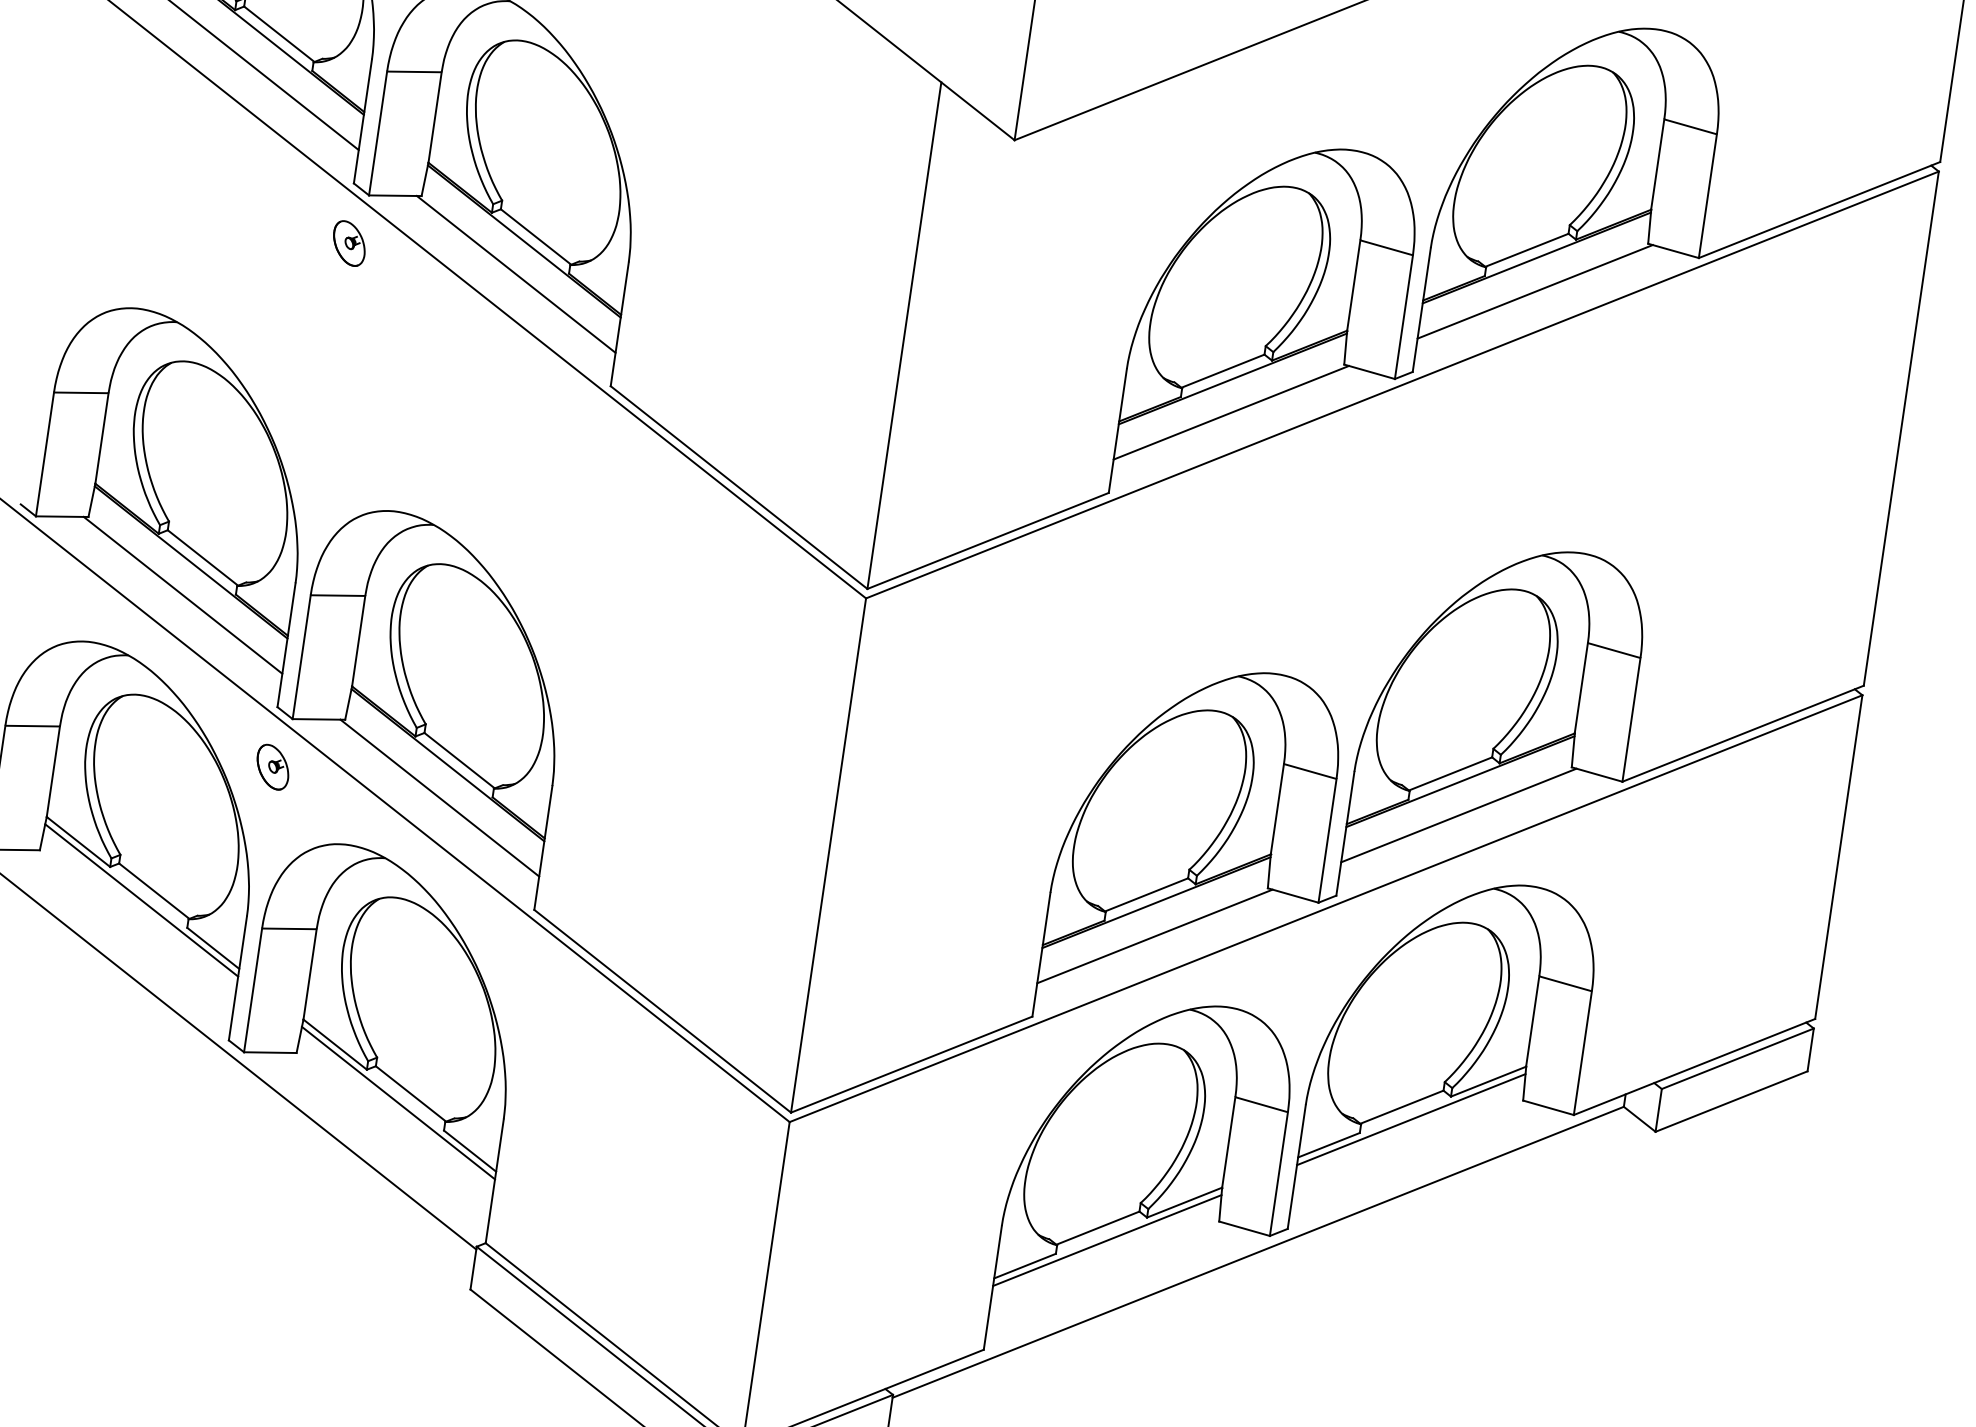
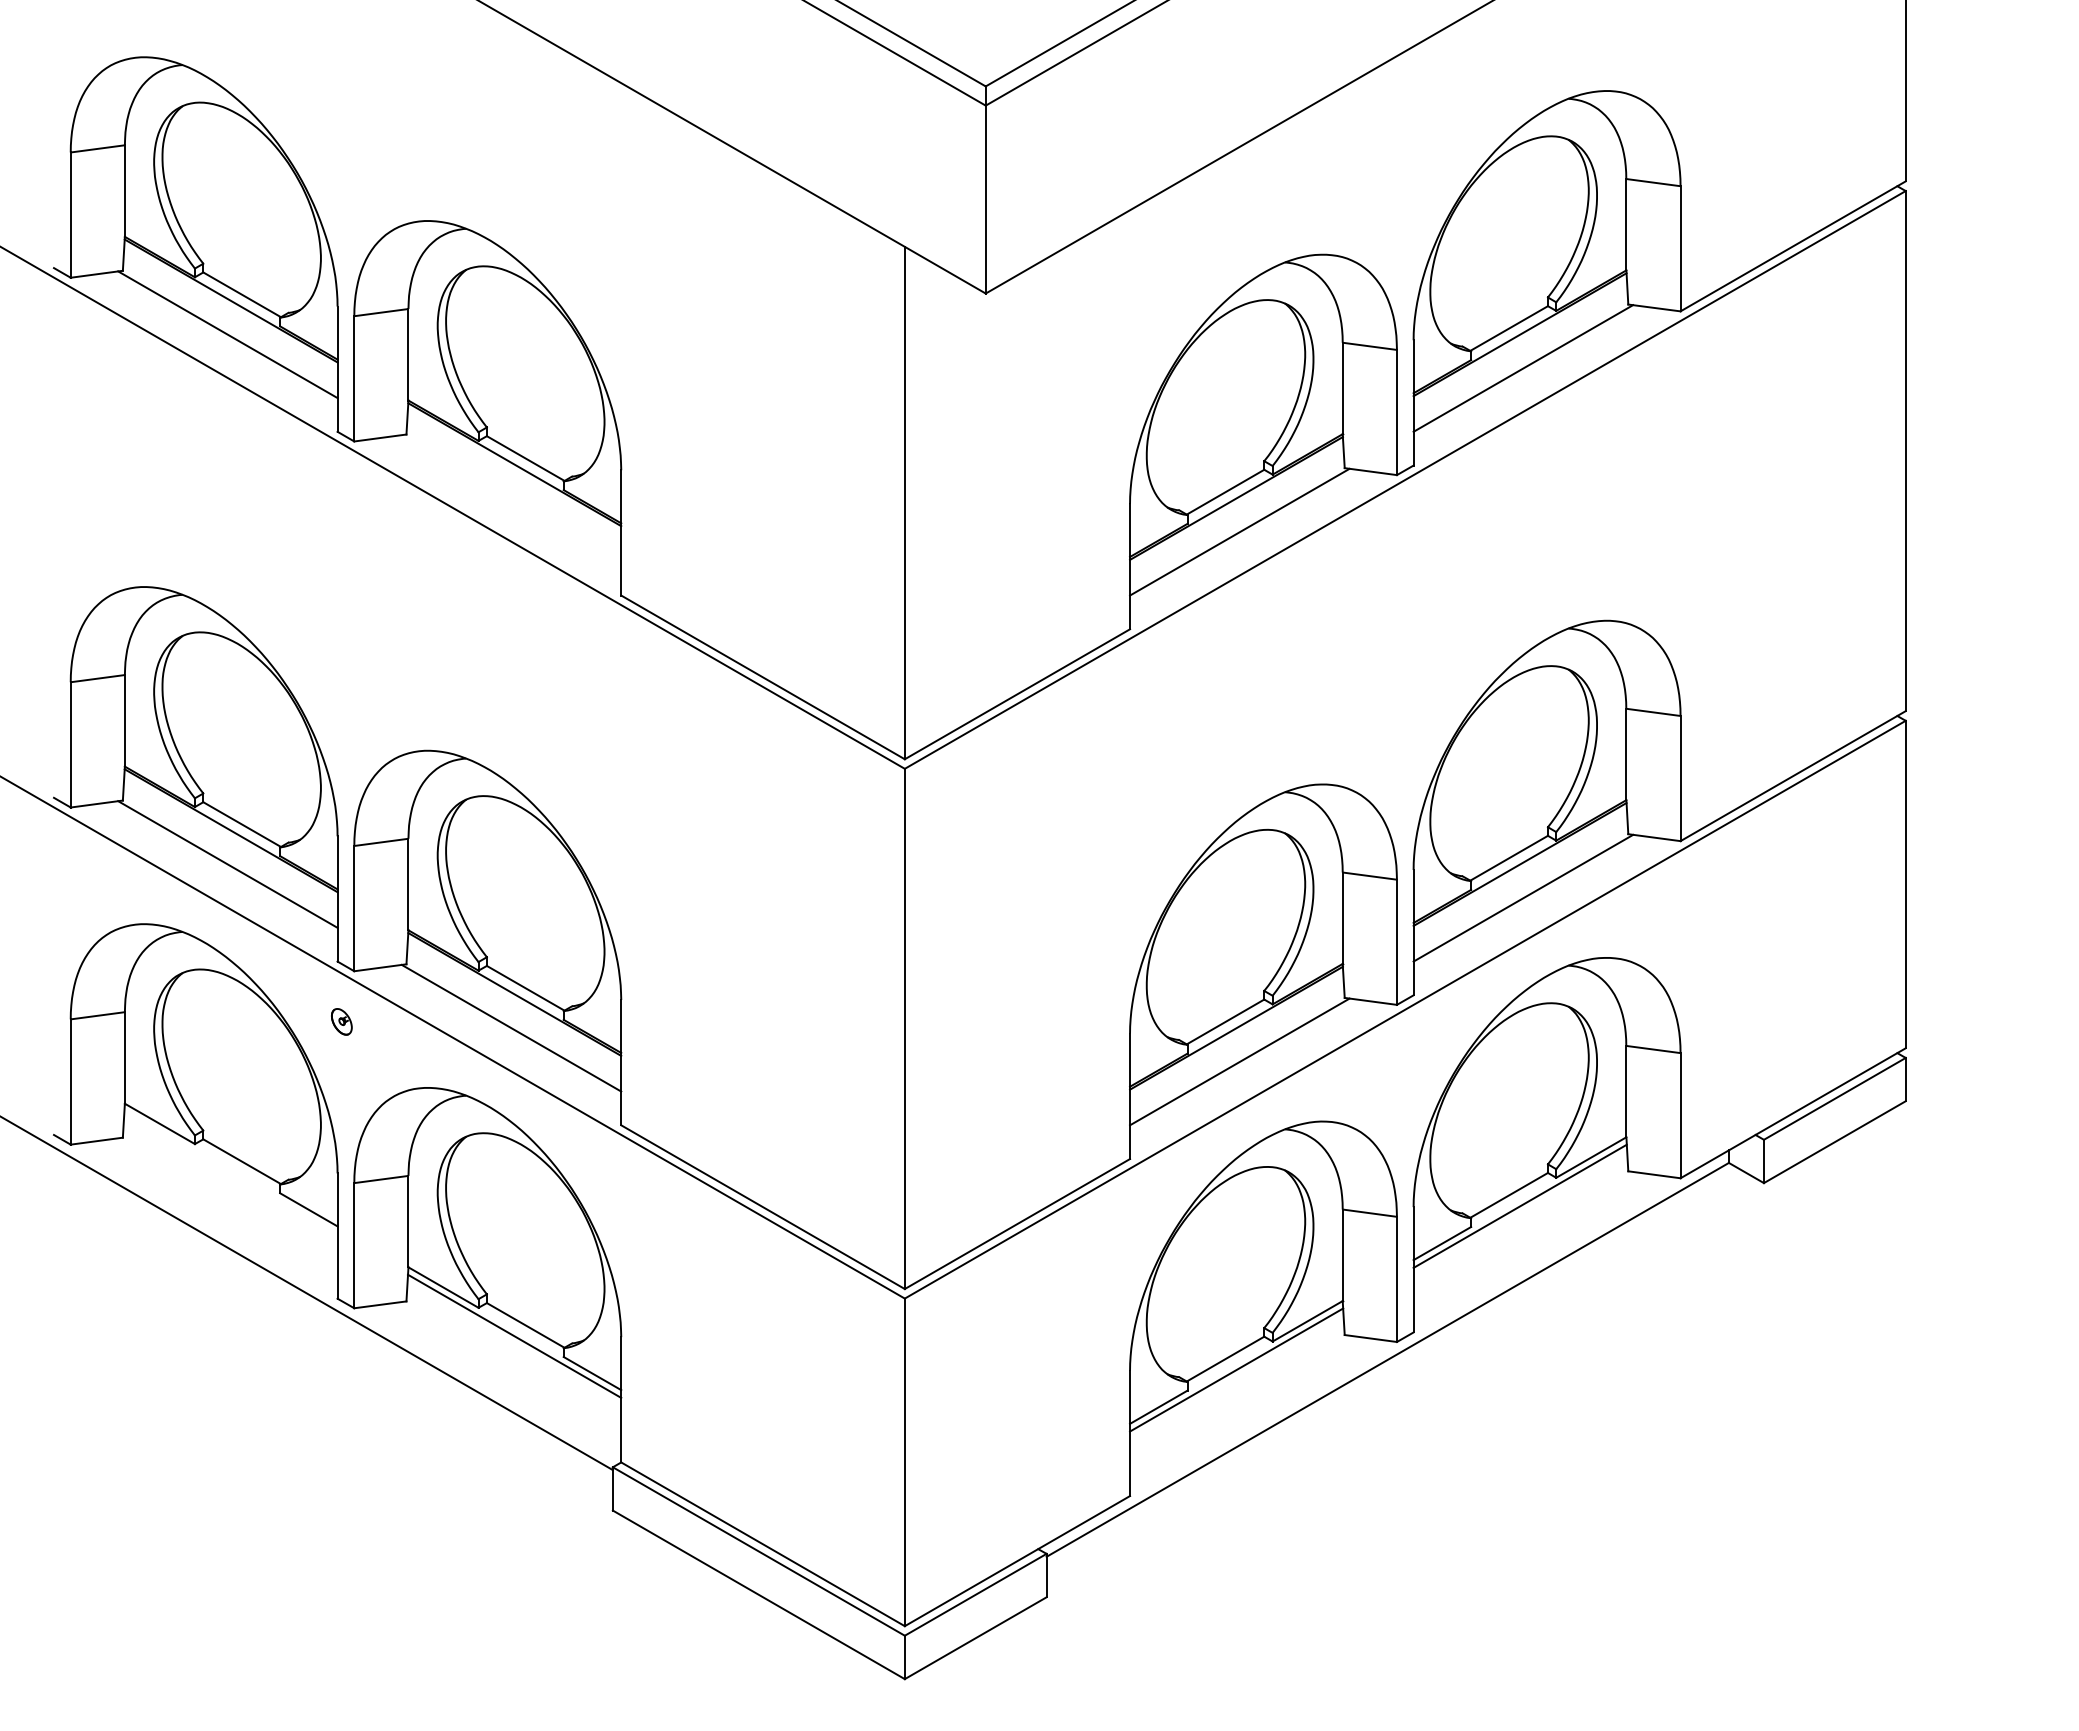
part: (349, 243) -> (341, 491), removed
line: (516, 274) -> (511, 498), removed
part: (272, 766) -> (341, 1021), size x0.6
line: (141, 900) -> (230, 1172), removed

